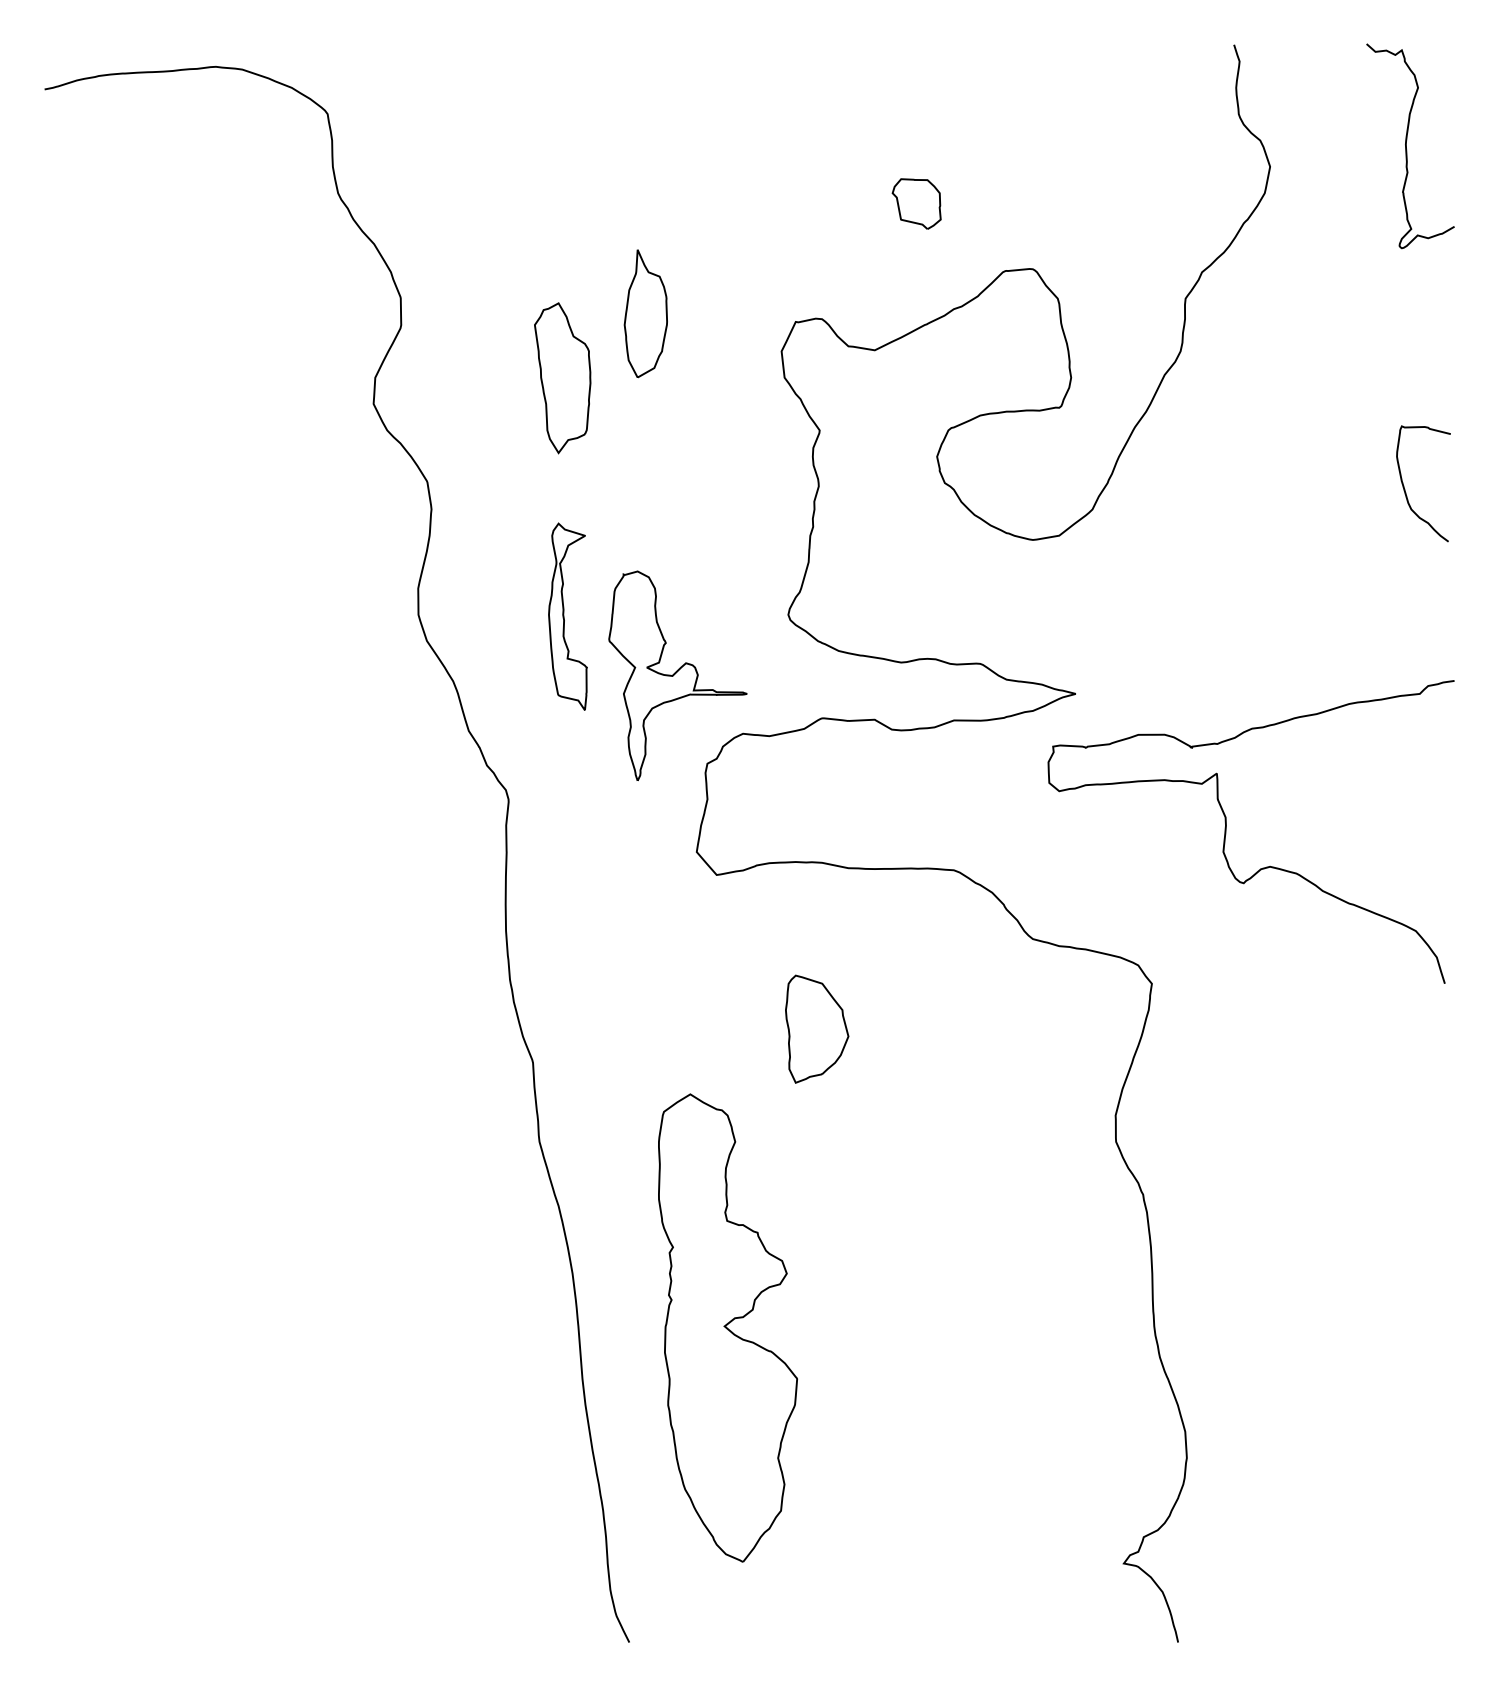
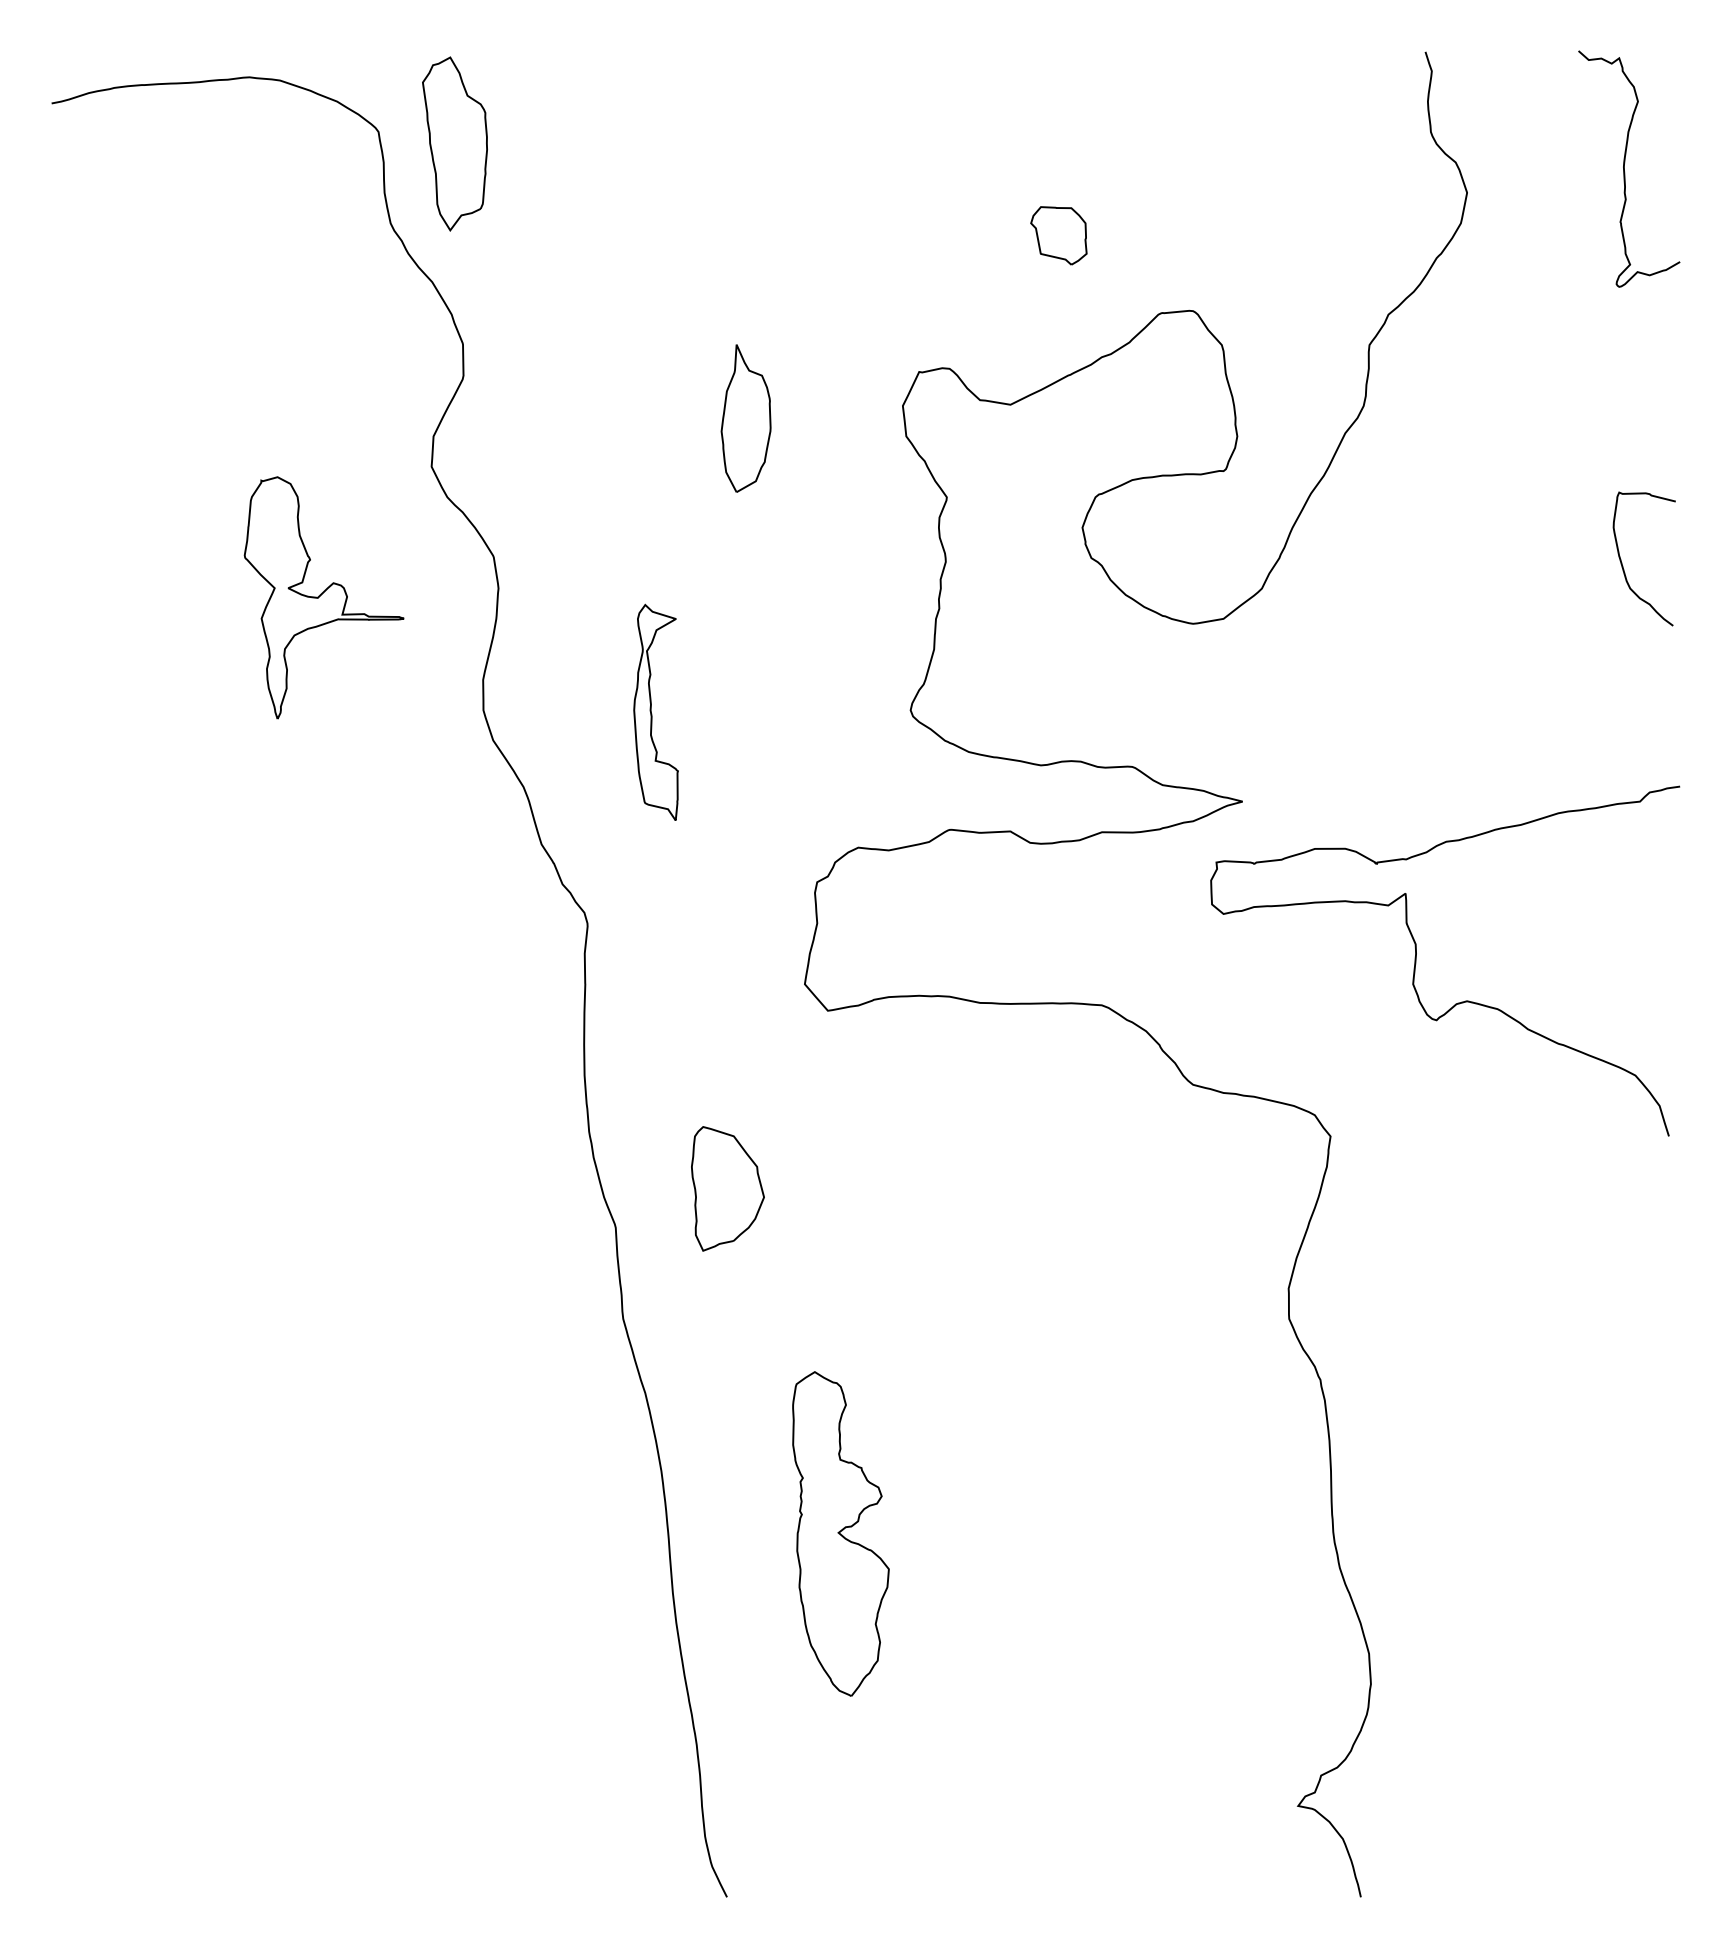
part: (645, 313) -> (745, 418), moved
part: (562, 377) -> (454, 143), moved
part: (677, 675) -> (323, 597), moved
part: (816, 1028) -> (727, 1188), moved
part: (727, 1327) -> (840, 1533), size x0.6

